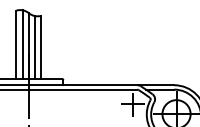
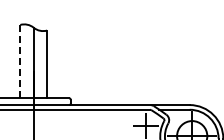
line: (16, 44) -> (20, 61), solid -> dashed
line: (23, 44) -> (27, 61), removed
line: (35, 47) -> (40, 64), removed

